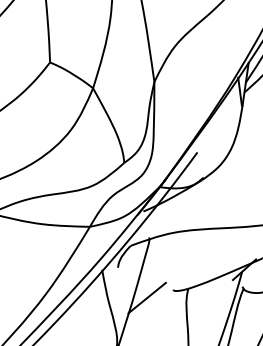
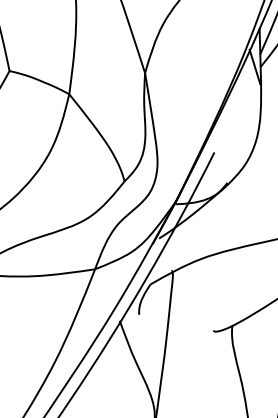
line: (146, 297) -> (181, 346), removed

